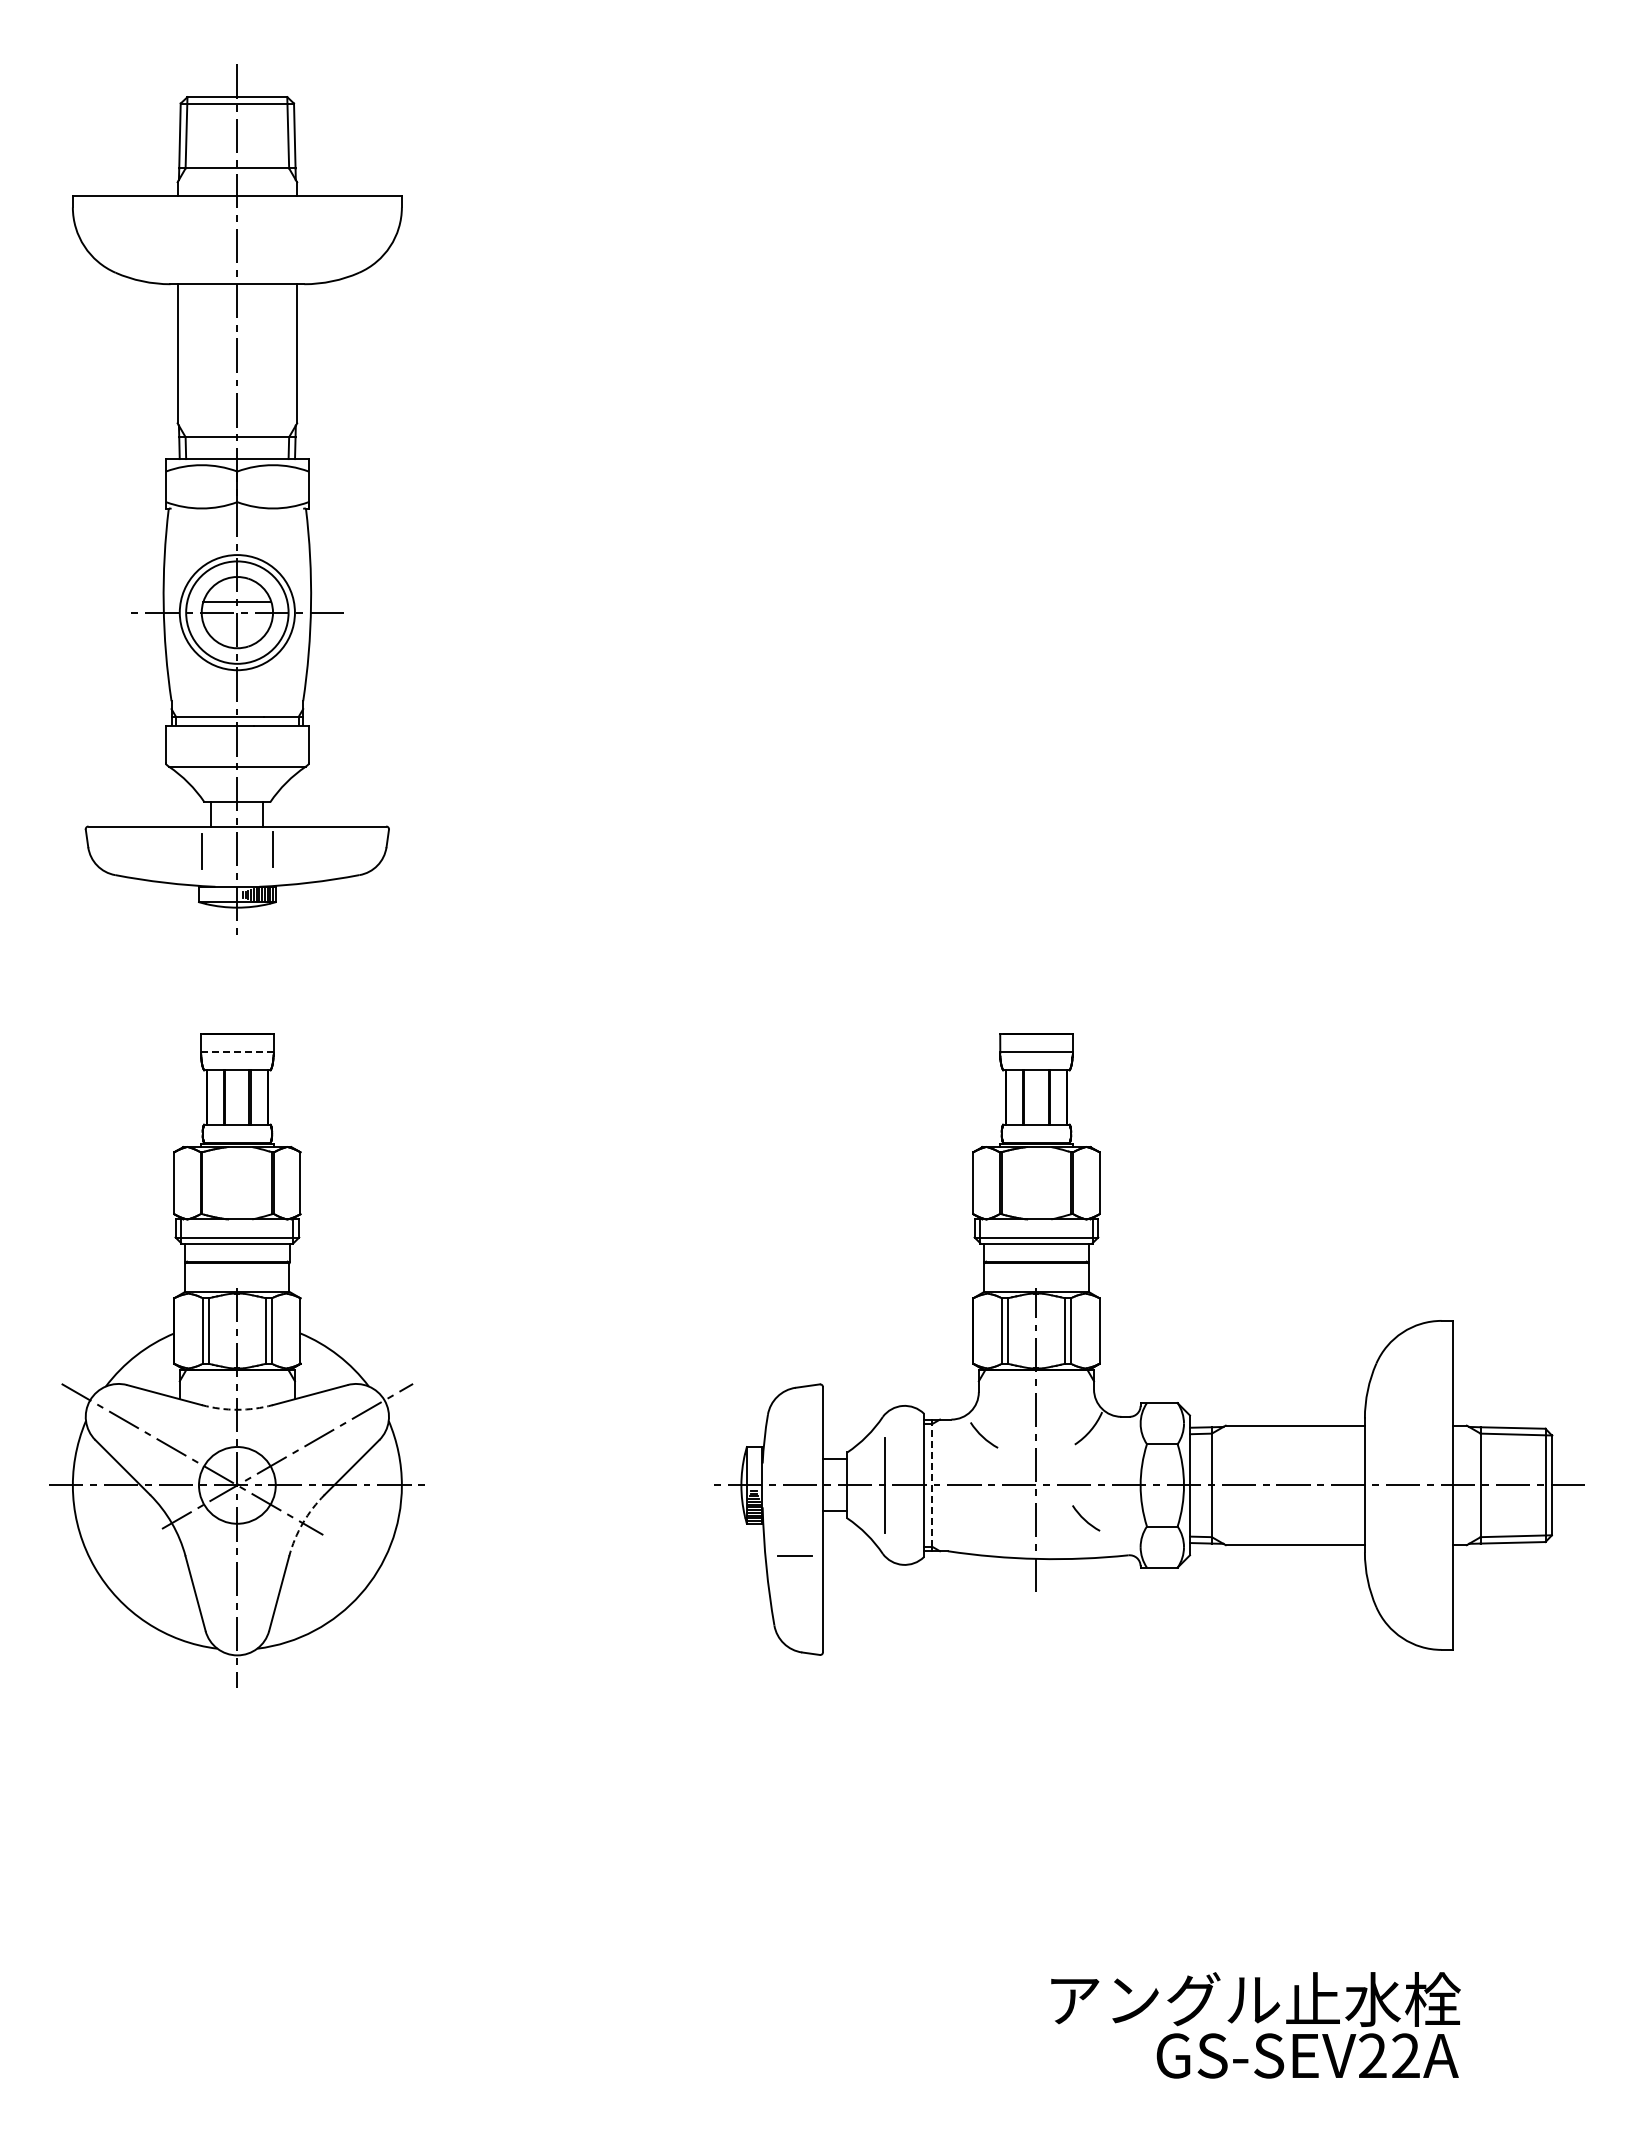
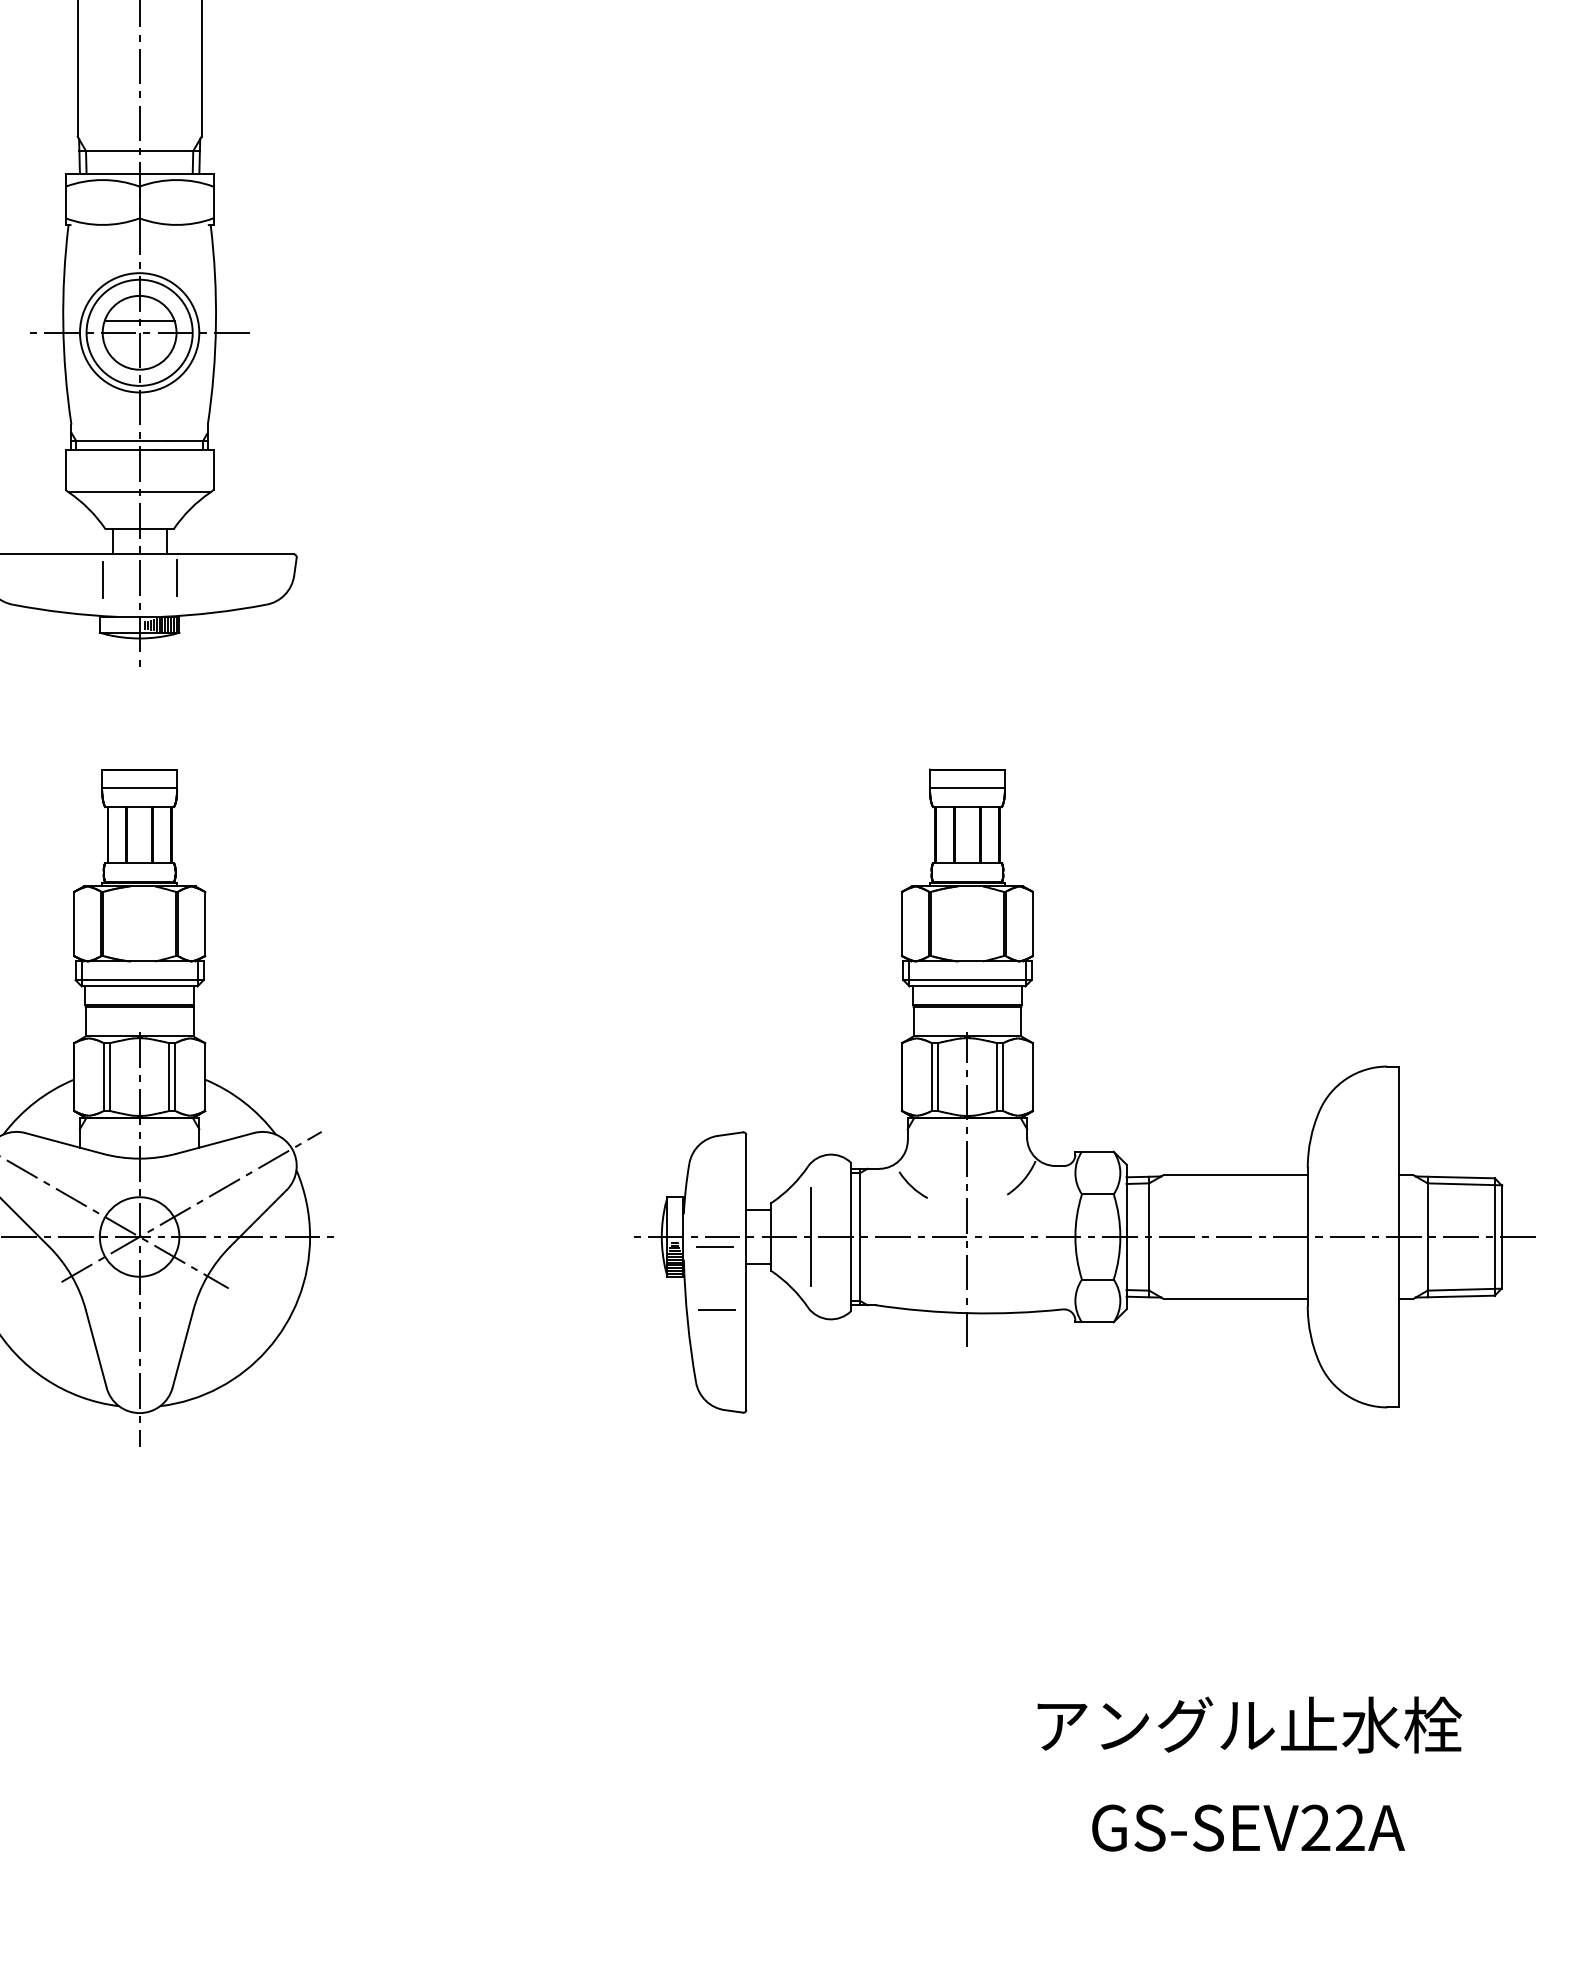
line: (236, 1052) -> (138, 788), dashed -> solid
arc: (237, 1409) -> (139, 1158), dashed -> solid
line: (932, 1484) -> (859, 1236), dashed -> solid
line: (792, 1494) -> (714, 1246), added
arc: (1085, 1519) -> (1018, 1272), removed
arc: (302, 1523) -> (207, 1276), dashed -> solid
text: (1255, 1999) -> (1249, 1725), moved

